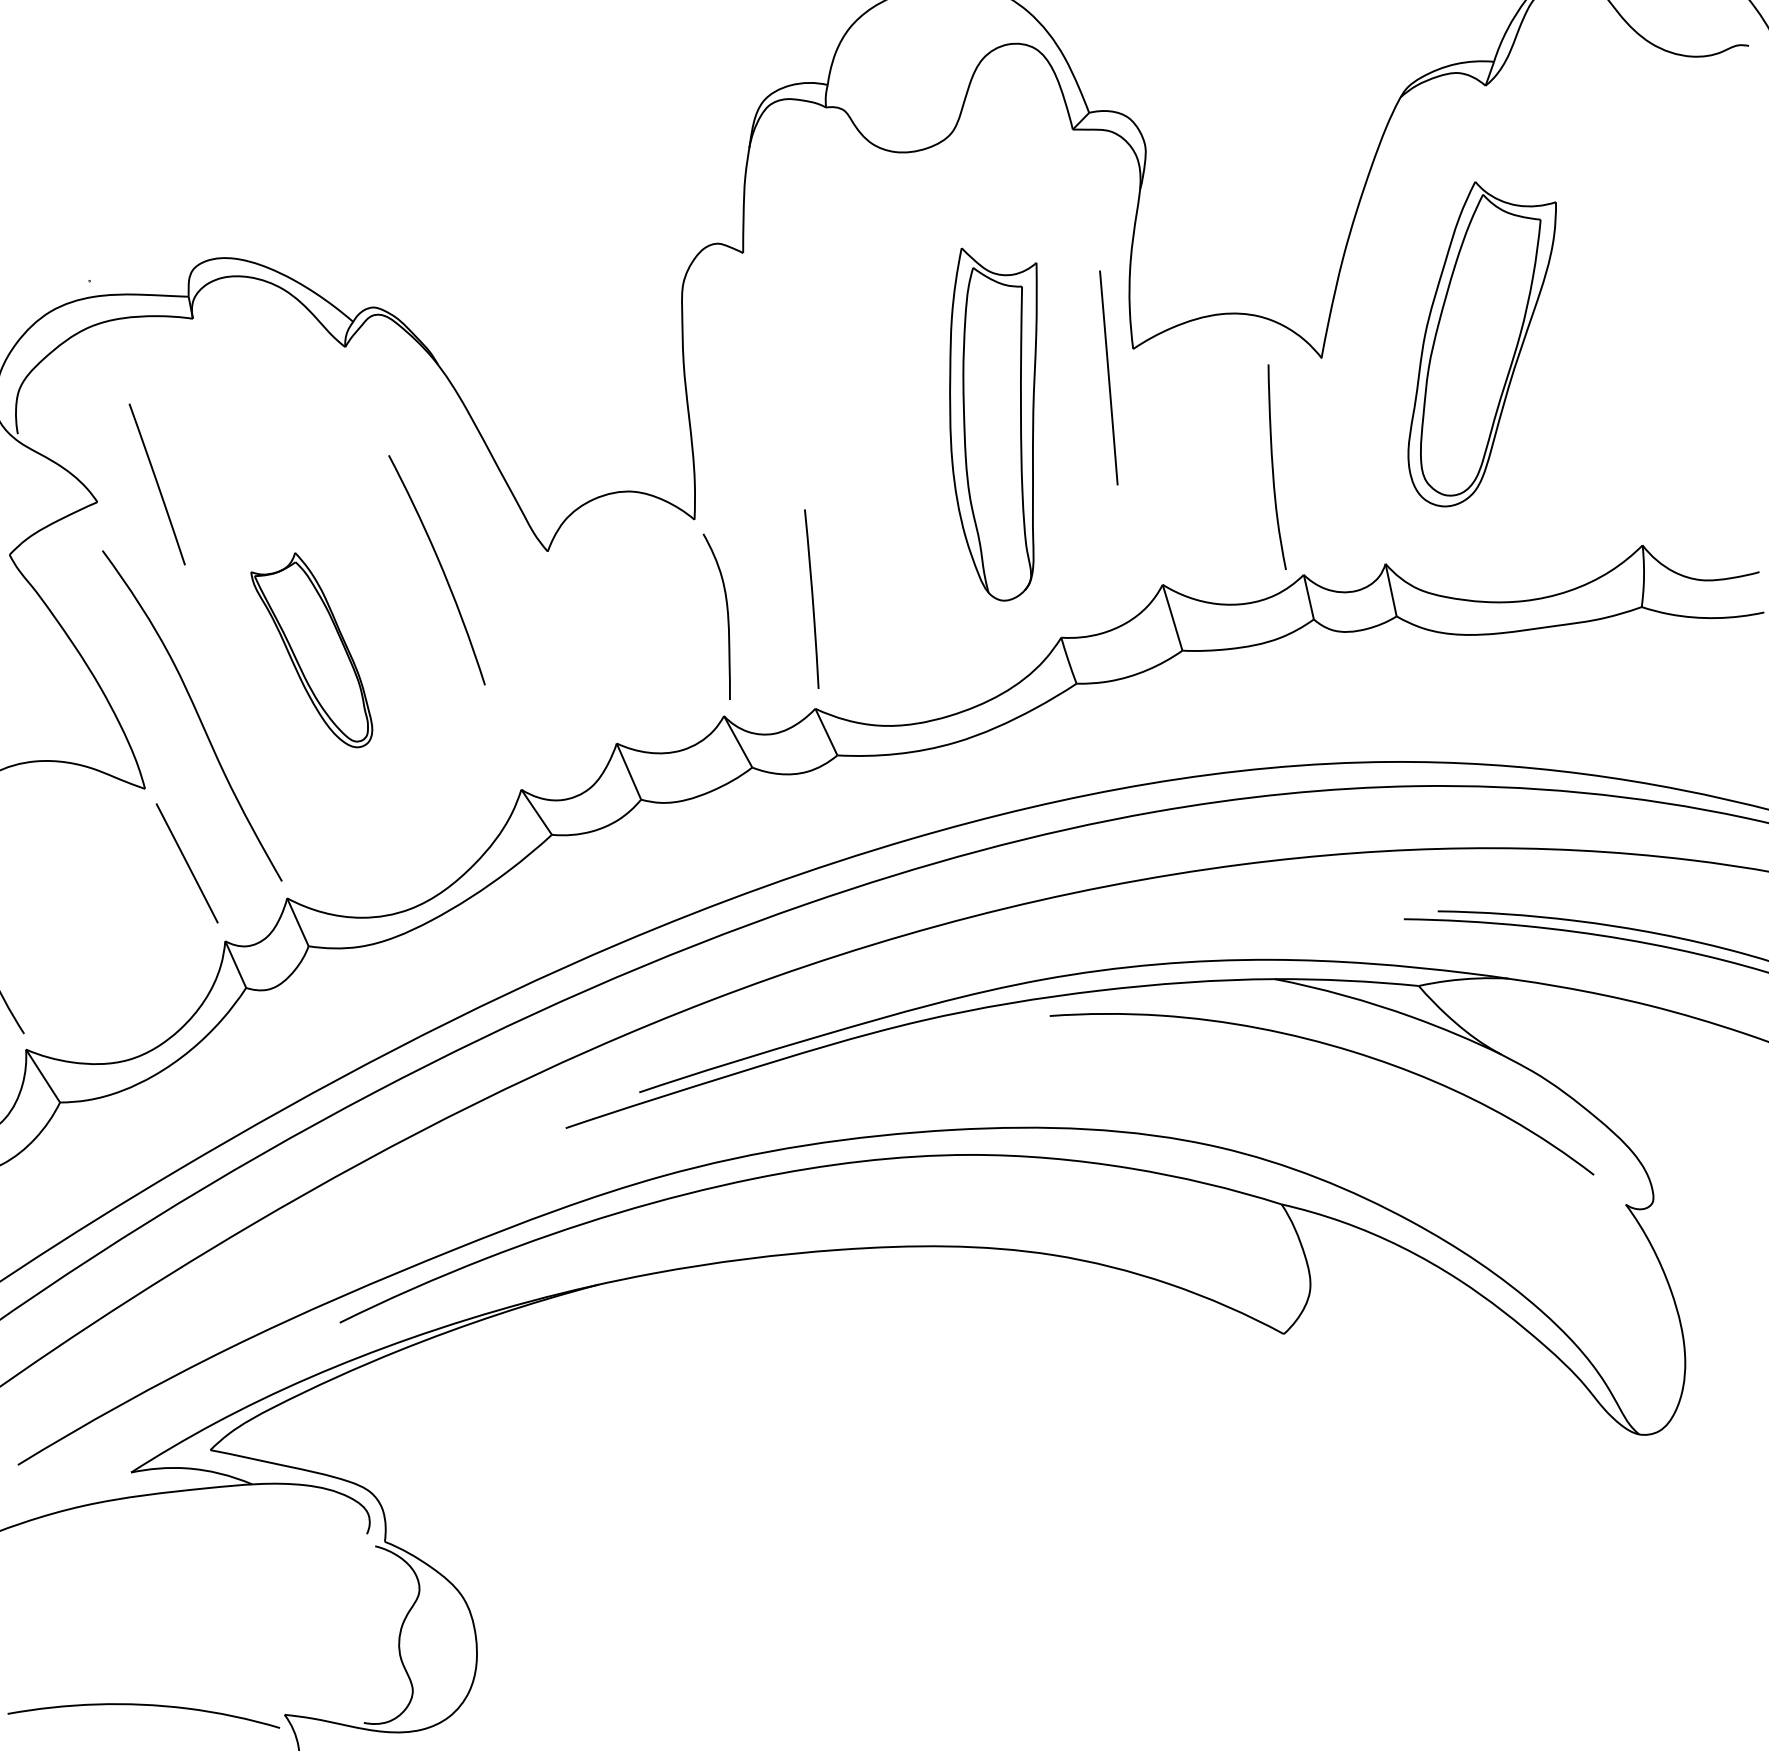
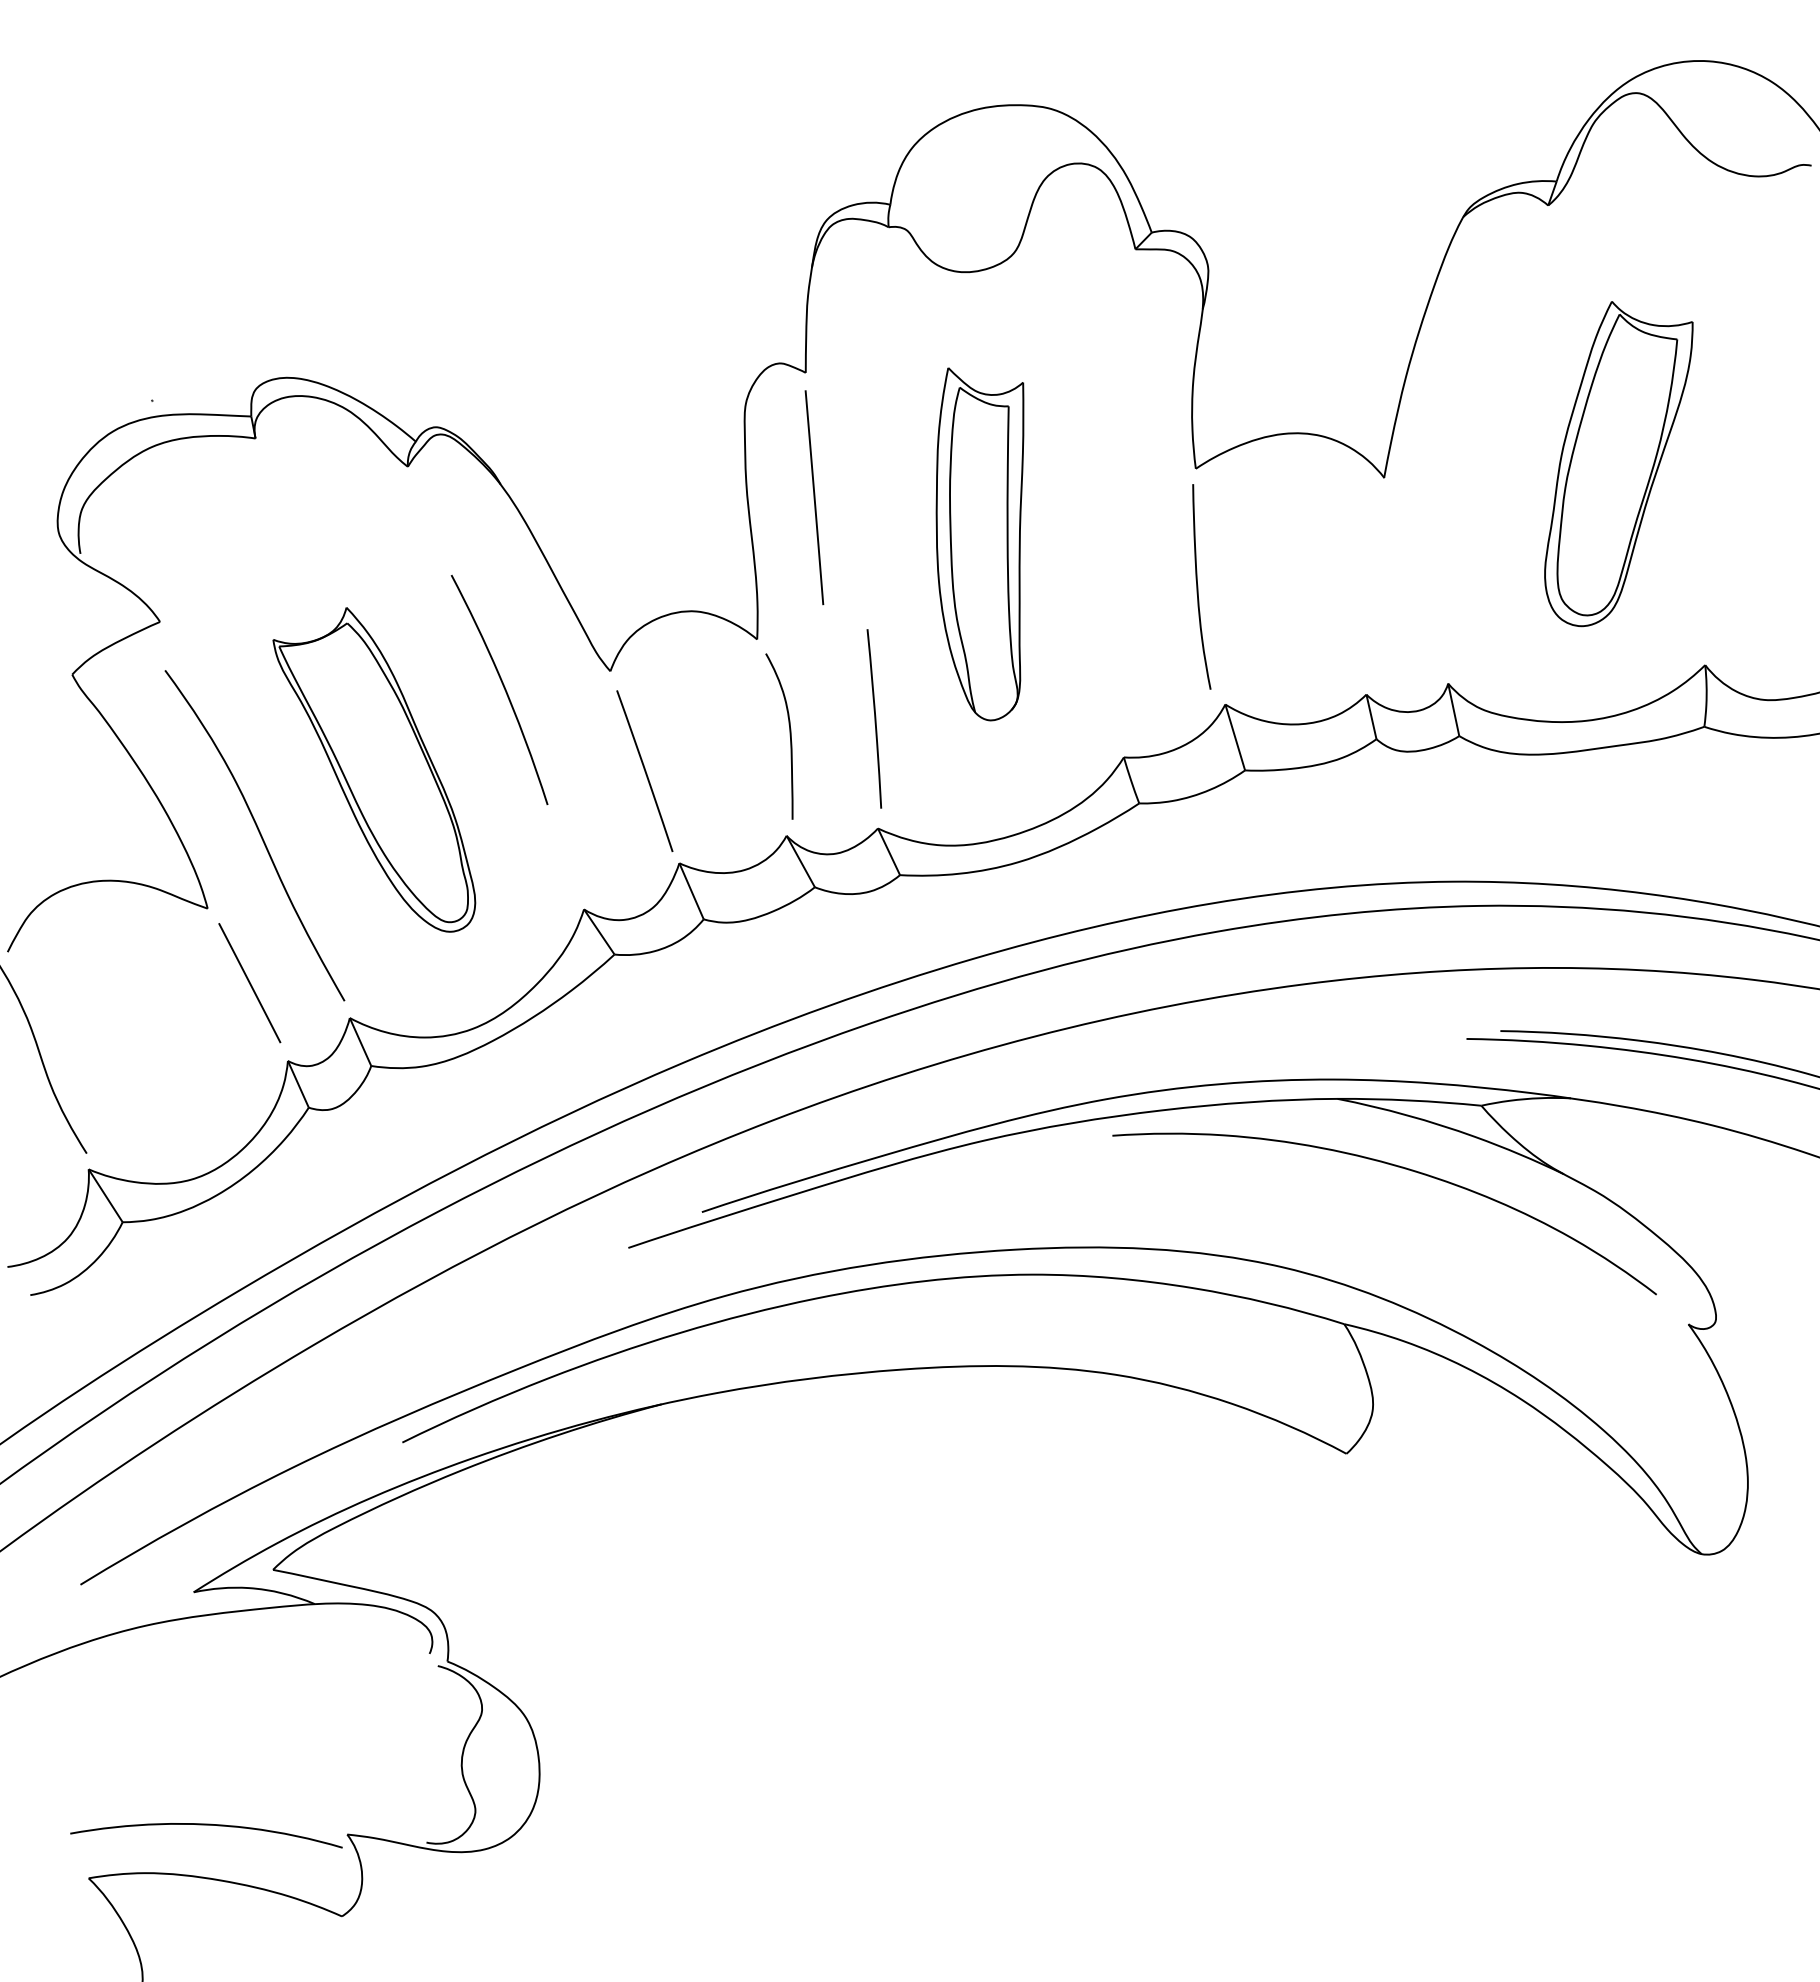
part: (1481, 344) -> (1618, 464), moved
line: (1108, 377) -> (814, 497), moved
part: (992, 424) -> (979, 544), moved
curve: (1273, 466) -> (1198, 586), moved
line: (156, 483) -> (644, 770), moved
part: (311, 649) -> (374, 769), size x1.67

